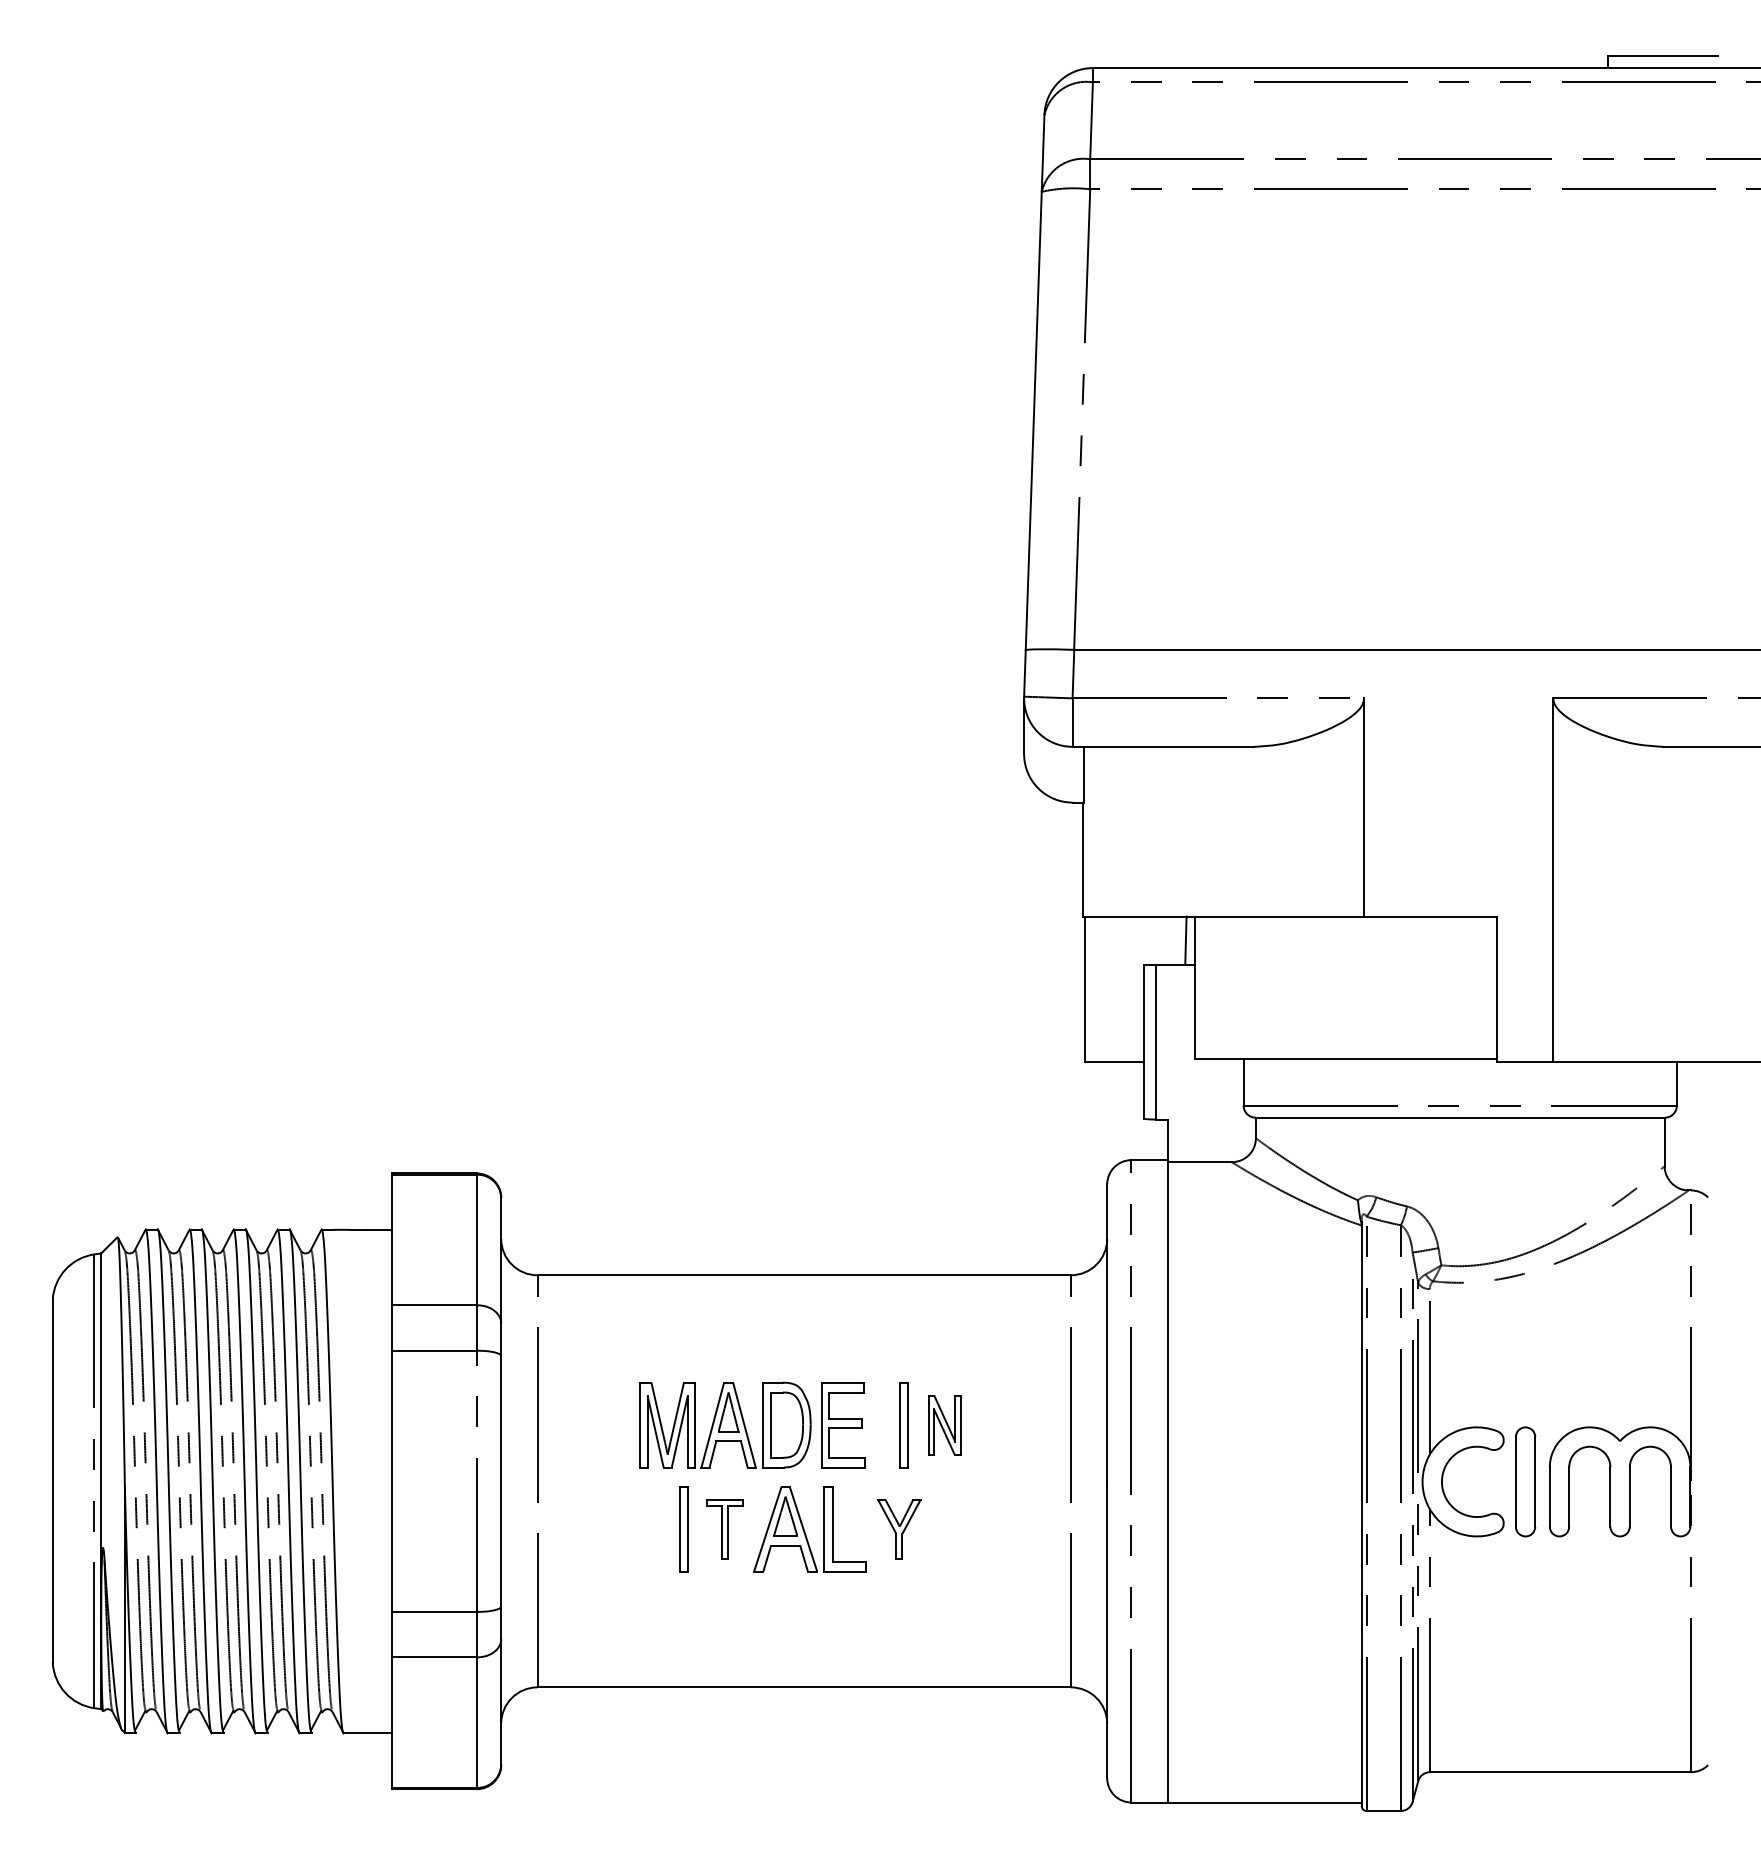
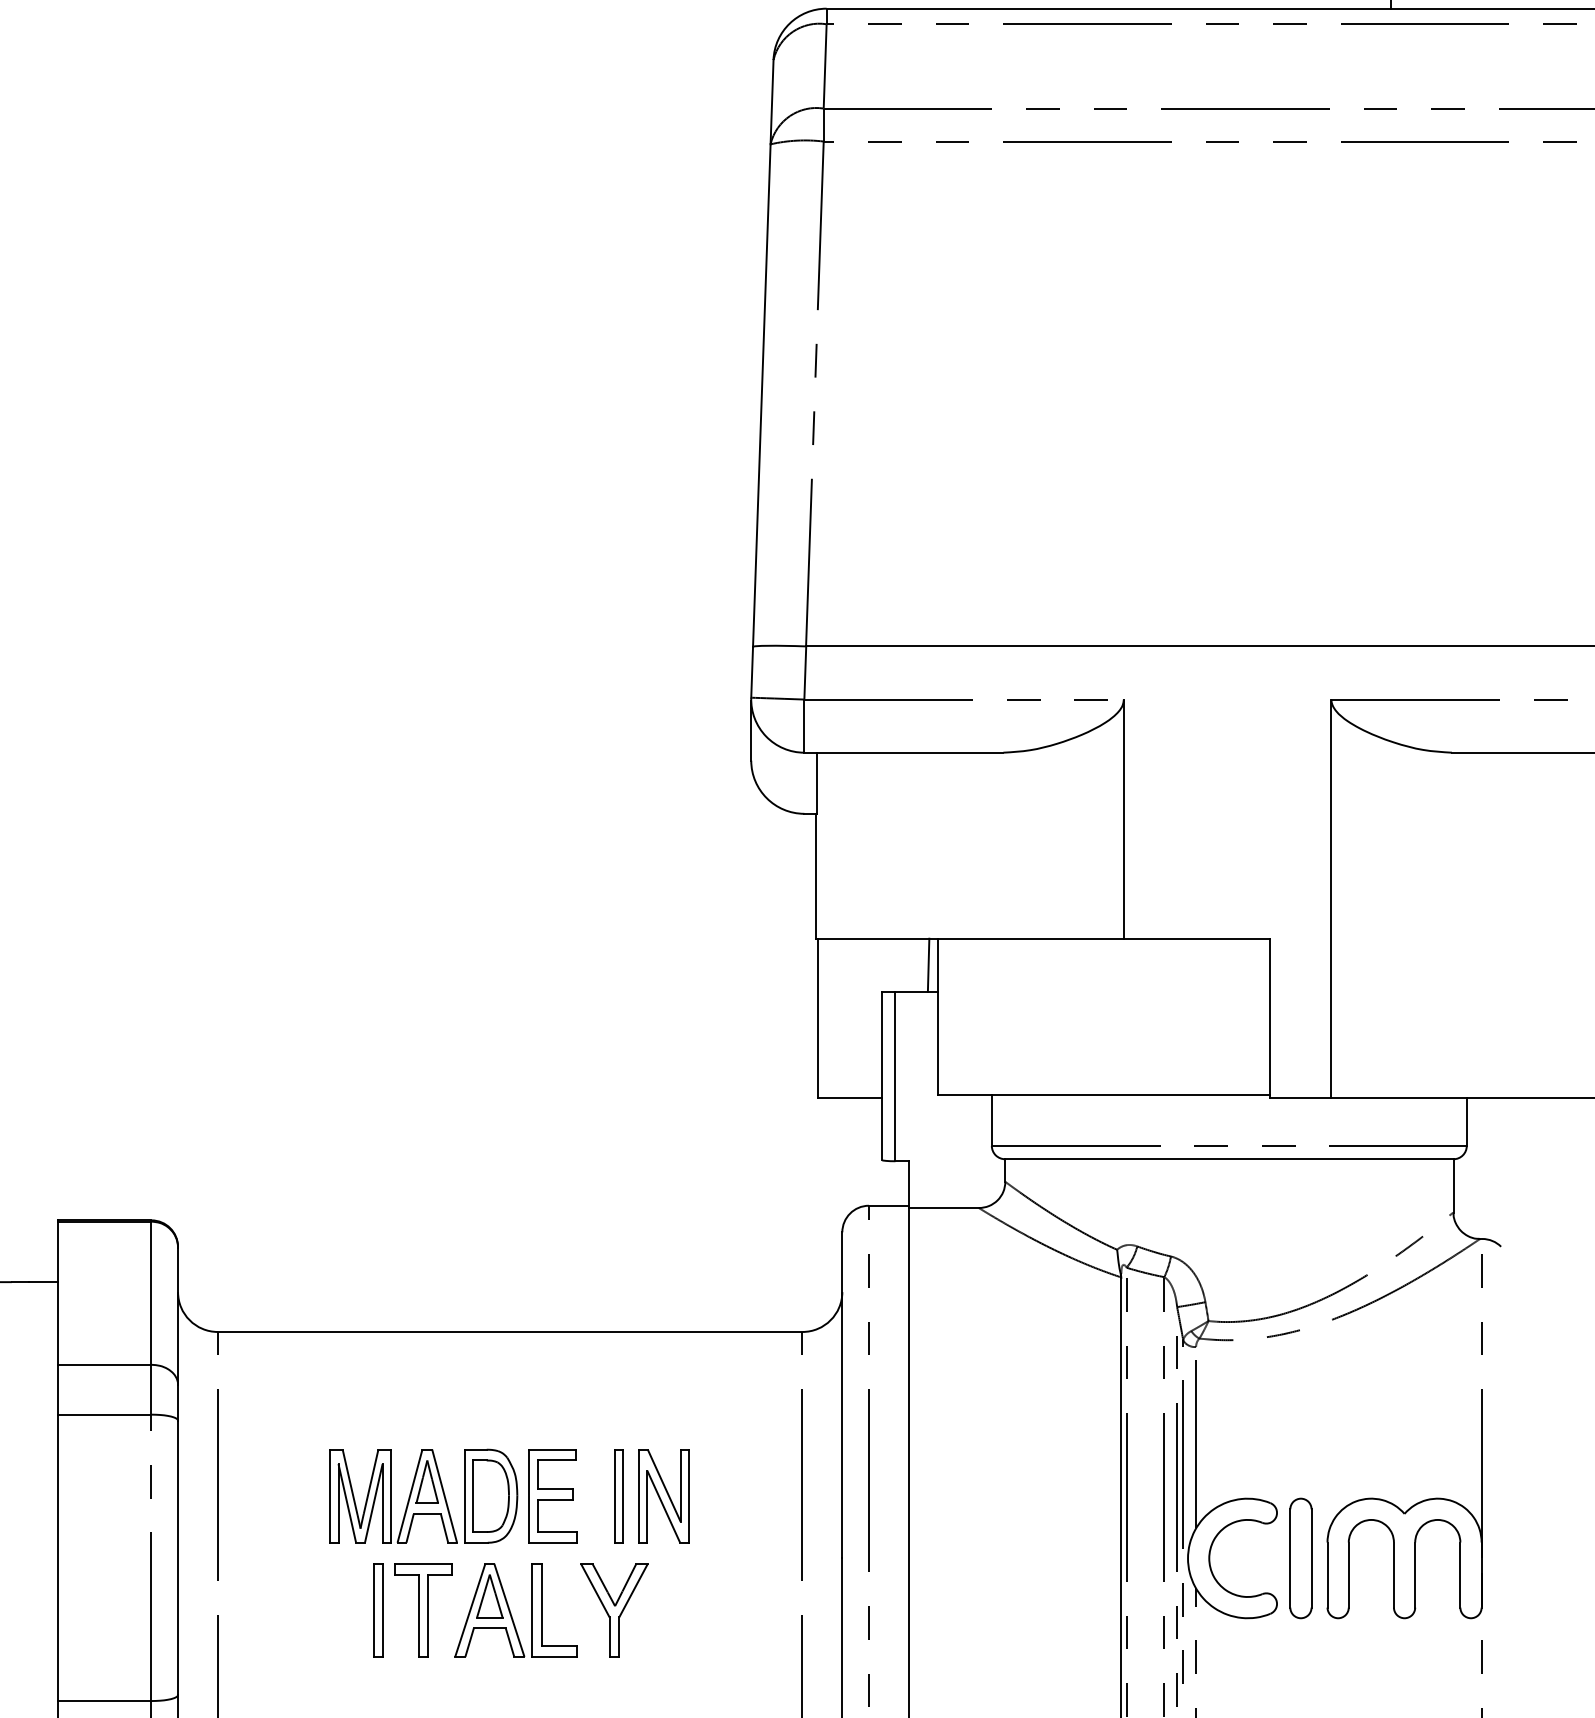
part: (944, 1425) -> (663, 1496), size x1.43
part: (724, 1529) -> (422, 1610), size x1.43
part: (899, 1529) -> (614, 1610), size x1.43

